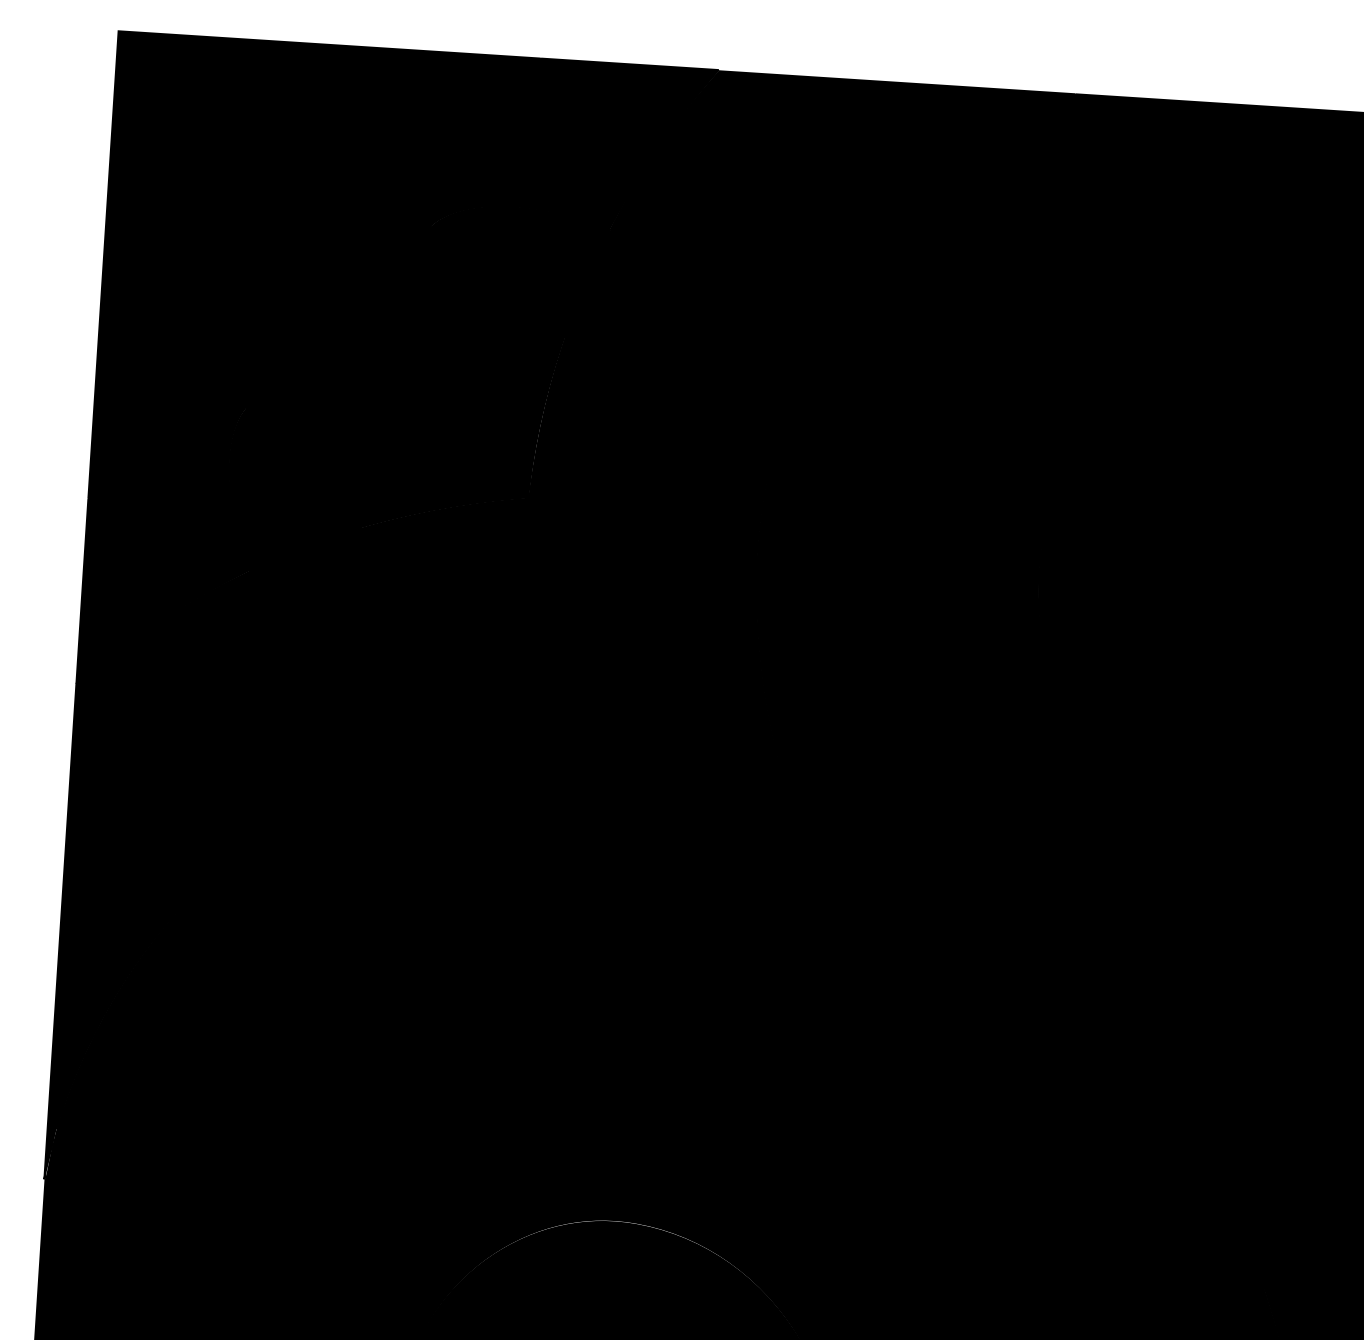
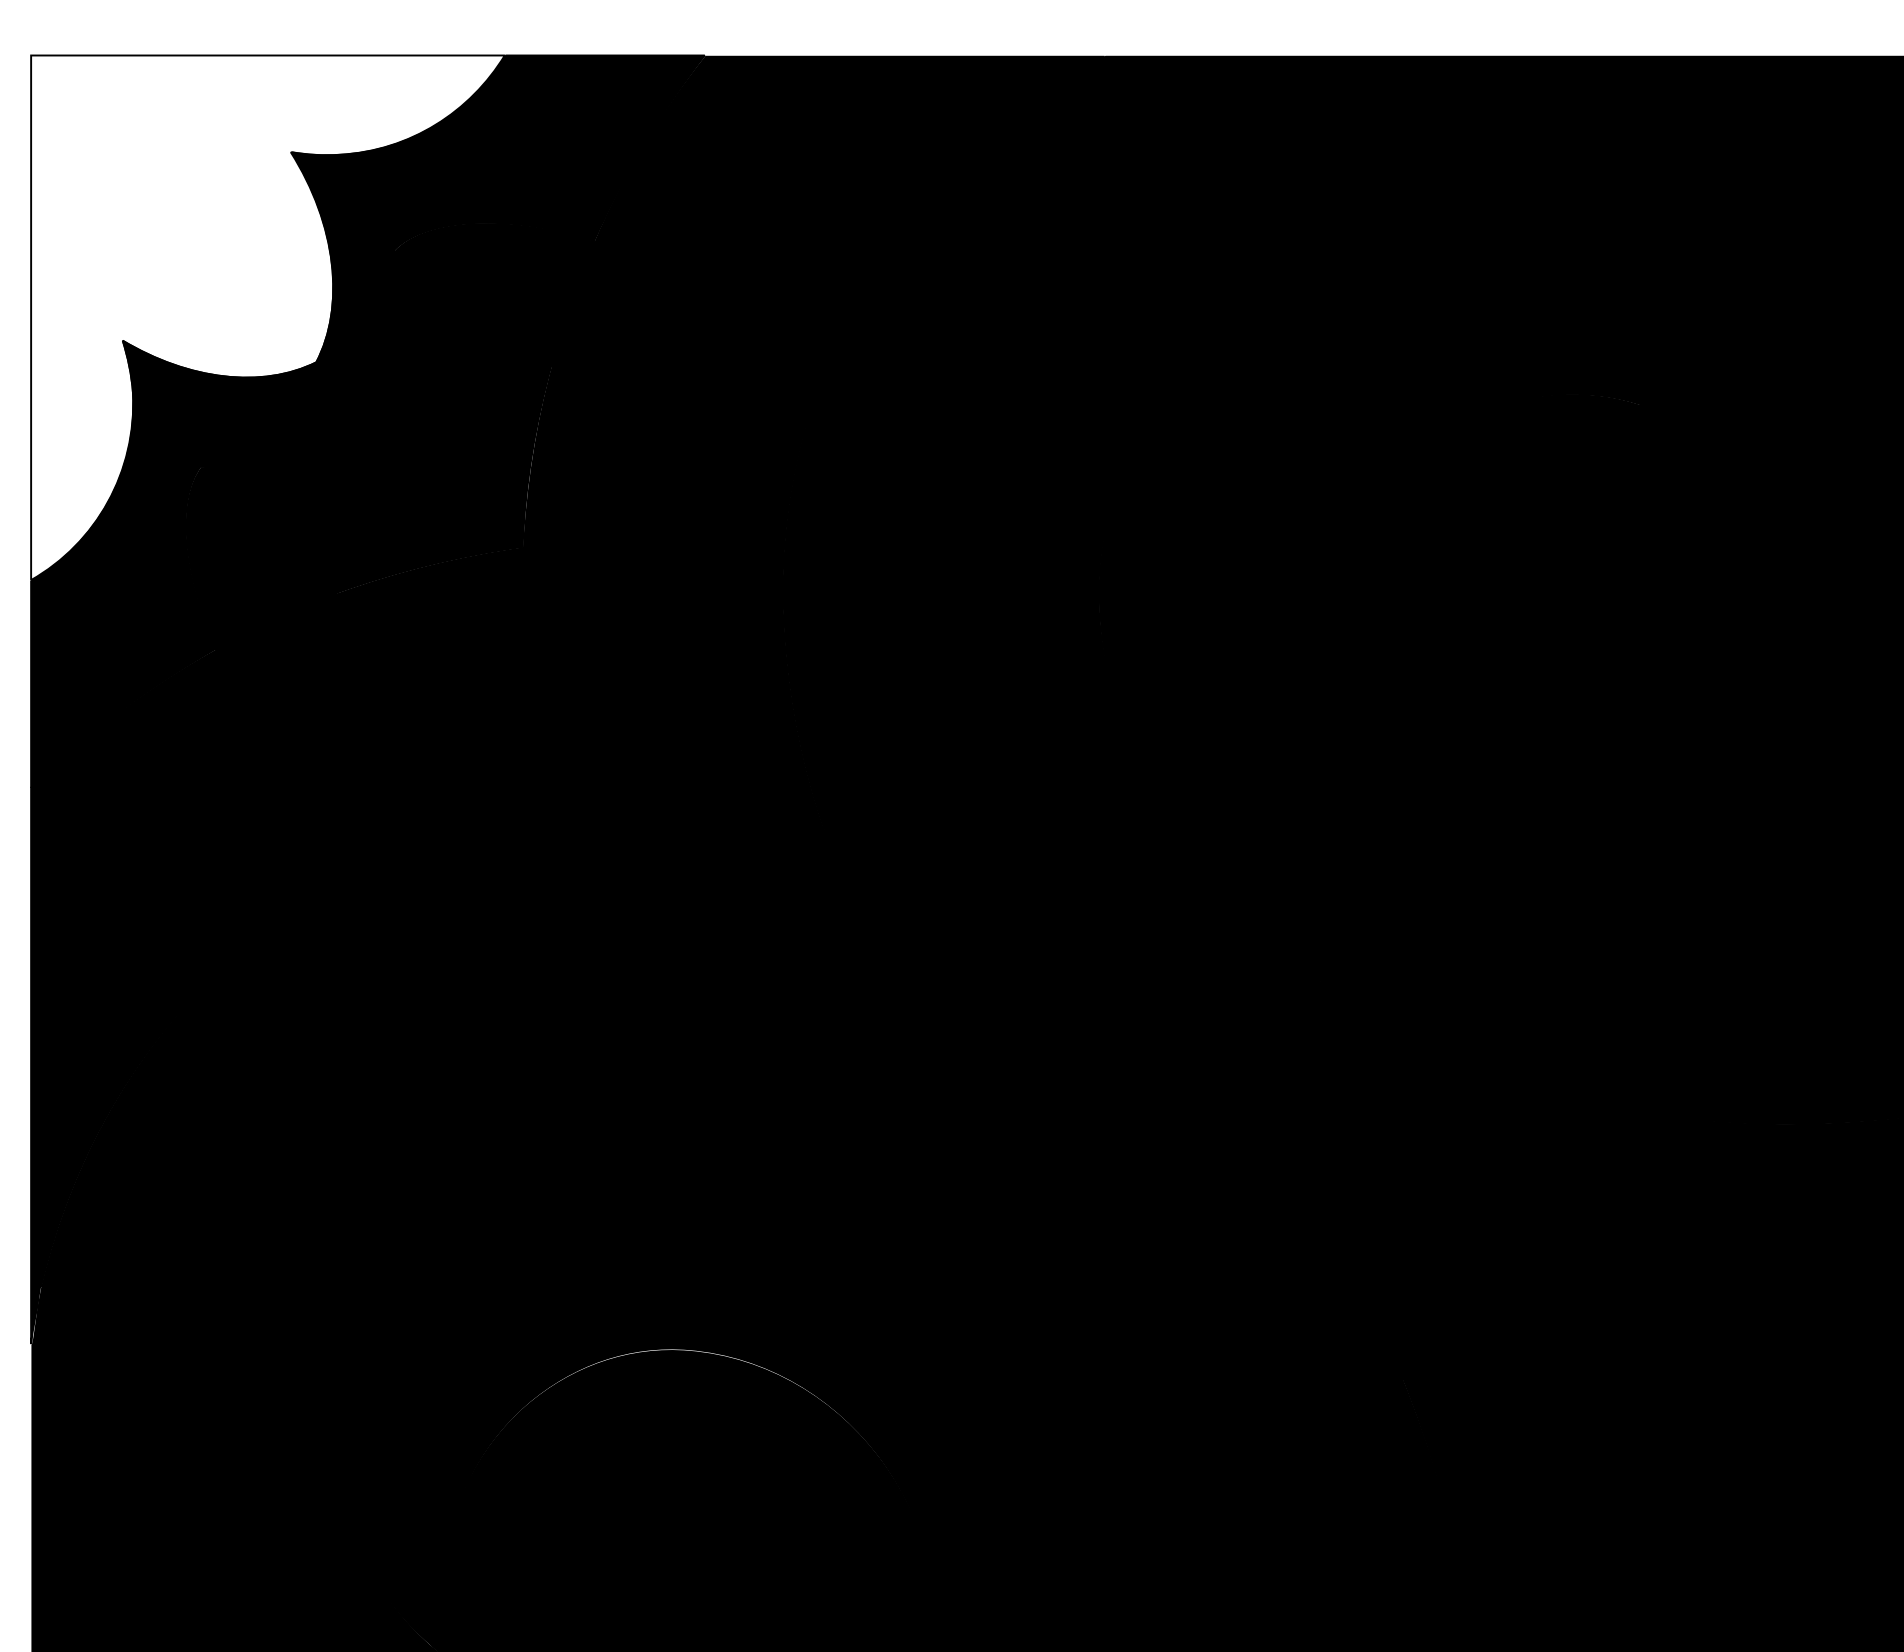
fill: (314, 278) -> (267, 317), removed

